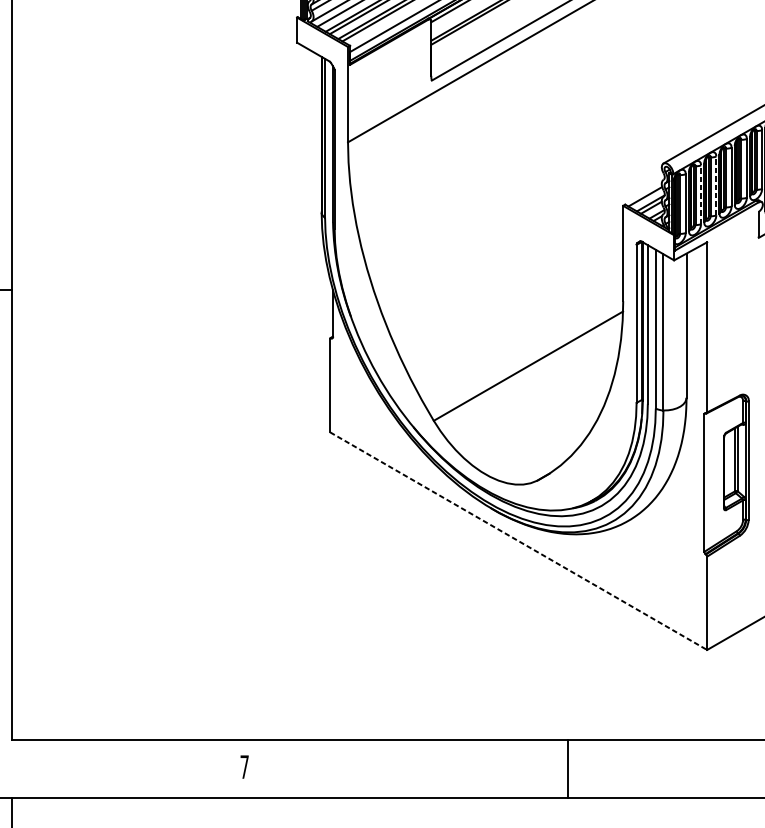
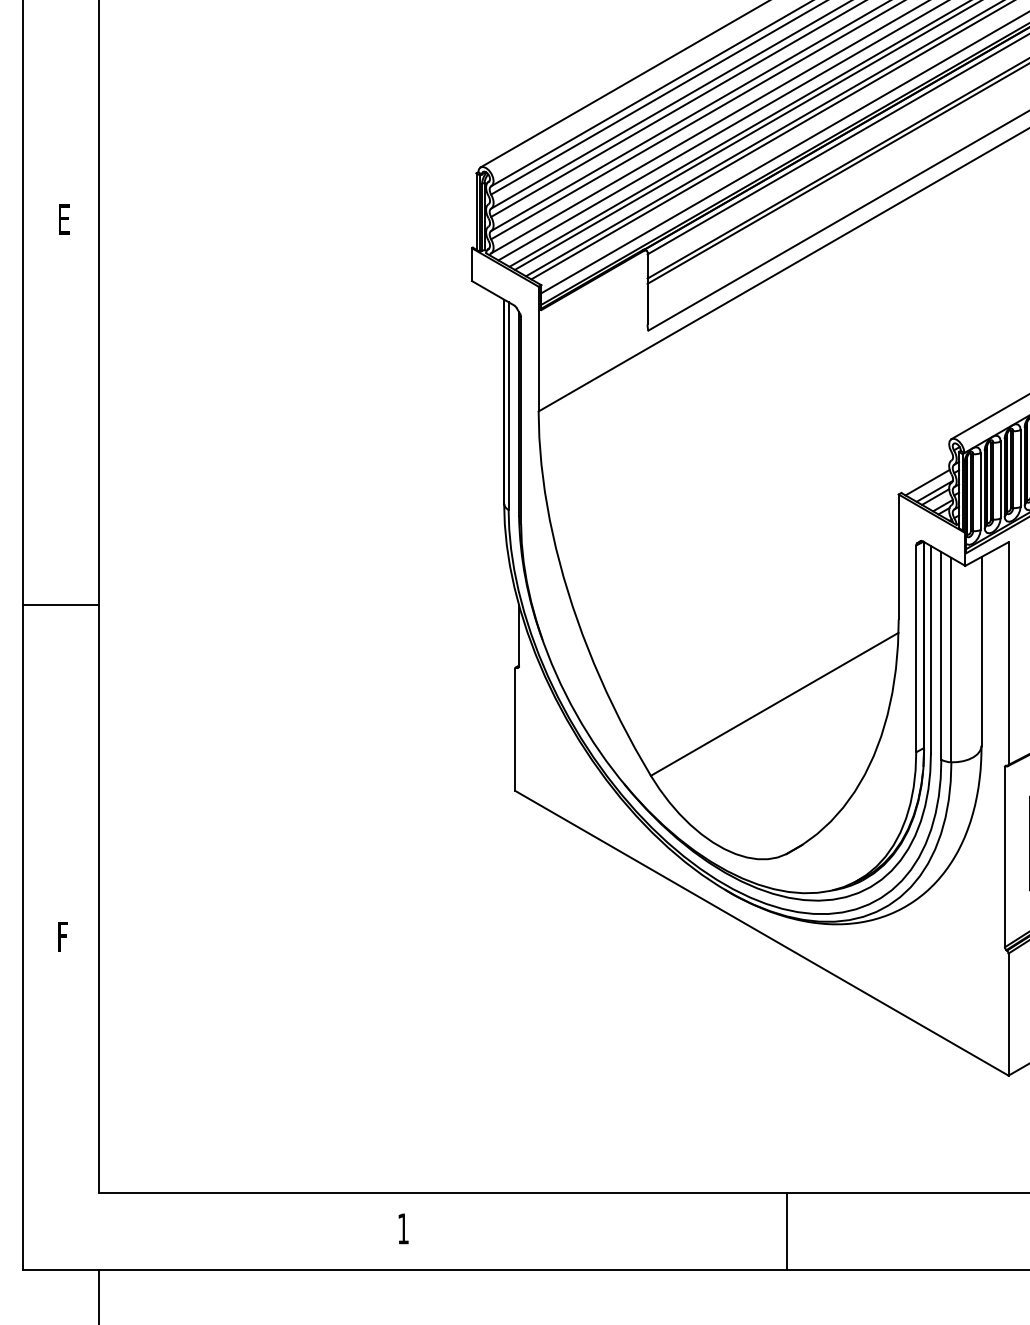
line: (716, 185) -> (1020, 467), dashed -> solid
line: (701, 194) -> (1000, 479), dashed -> solid
line: (518, 541) -> (761, 933), dashed -> solid
text: (244, 766) -> (403, 1228), 7 -> 1
line: (567, 769) -> (786, 1231), moved

